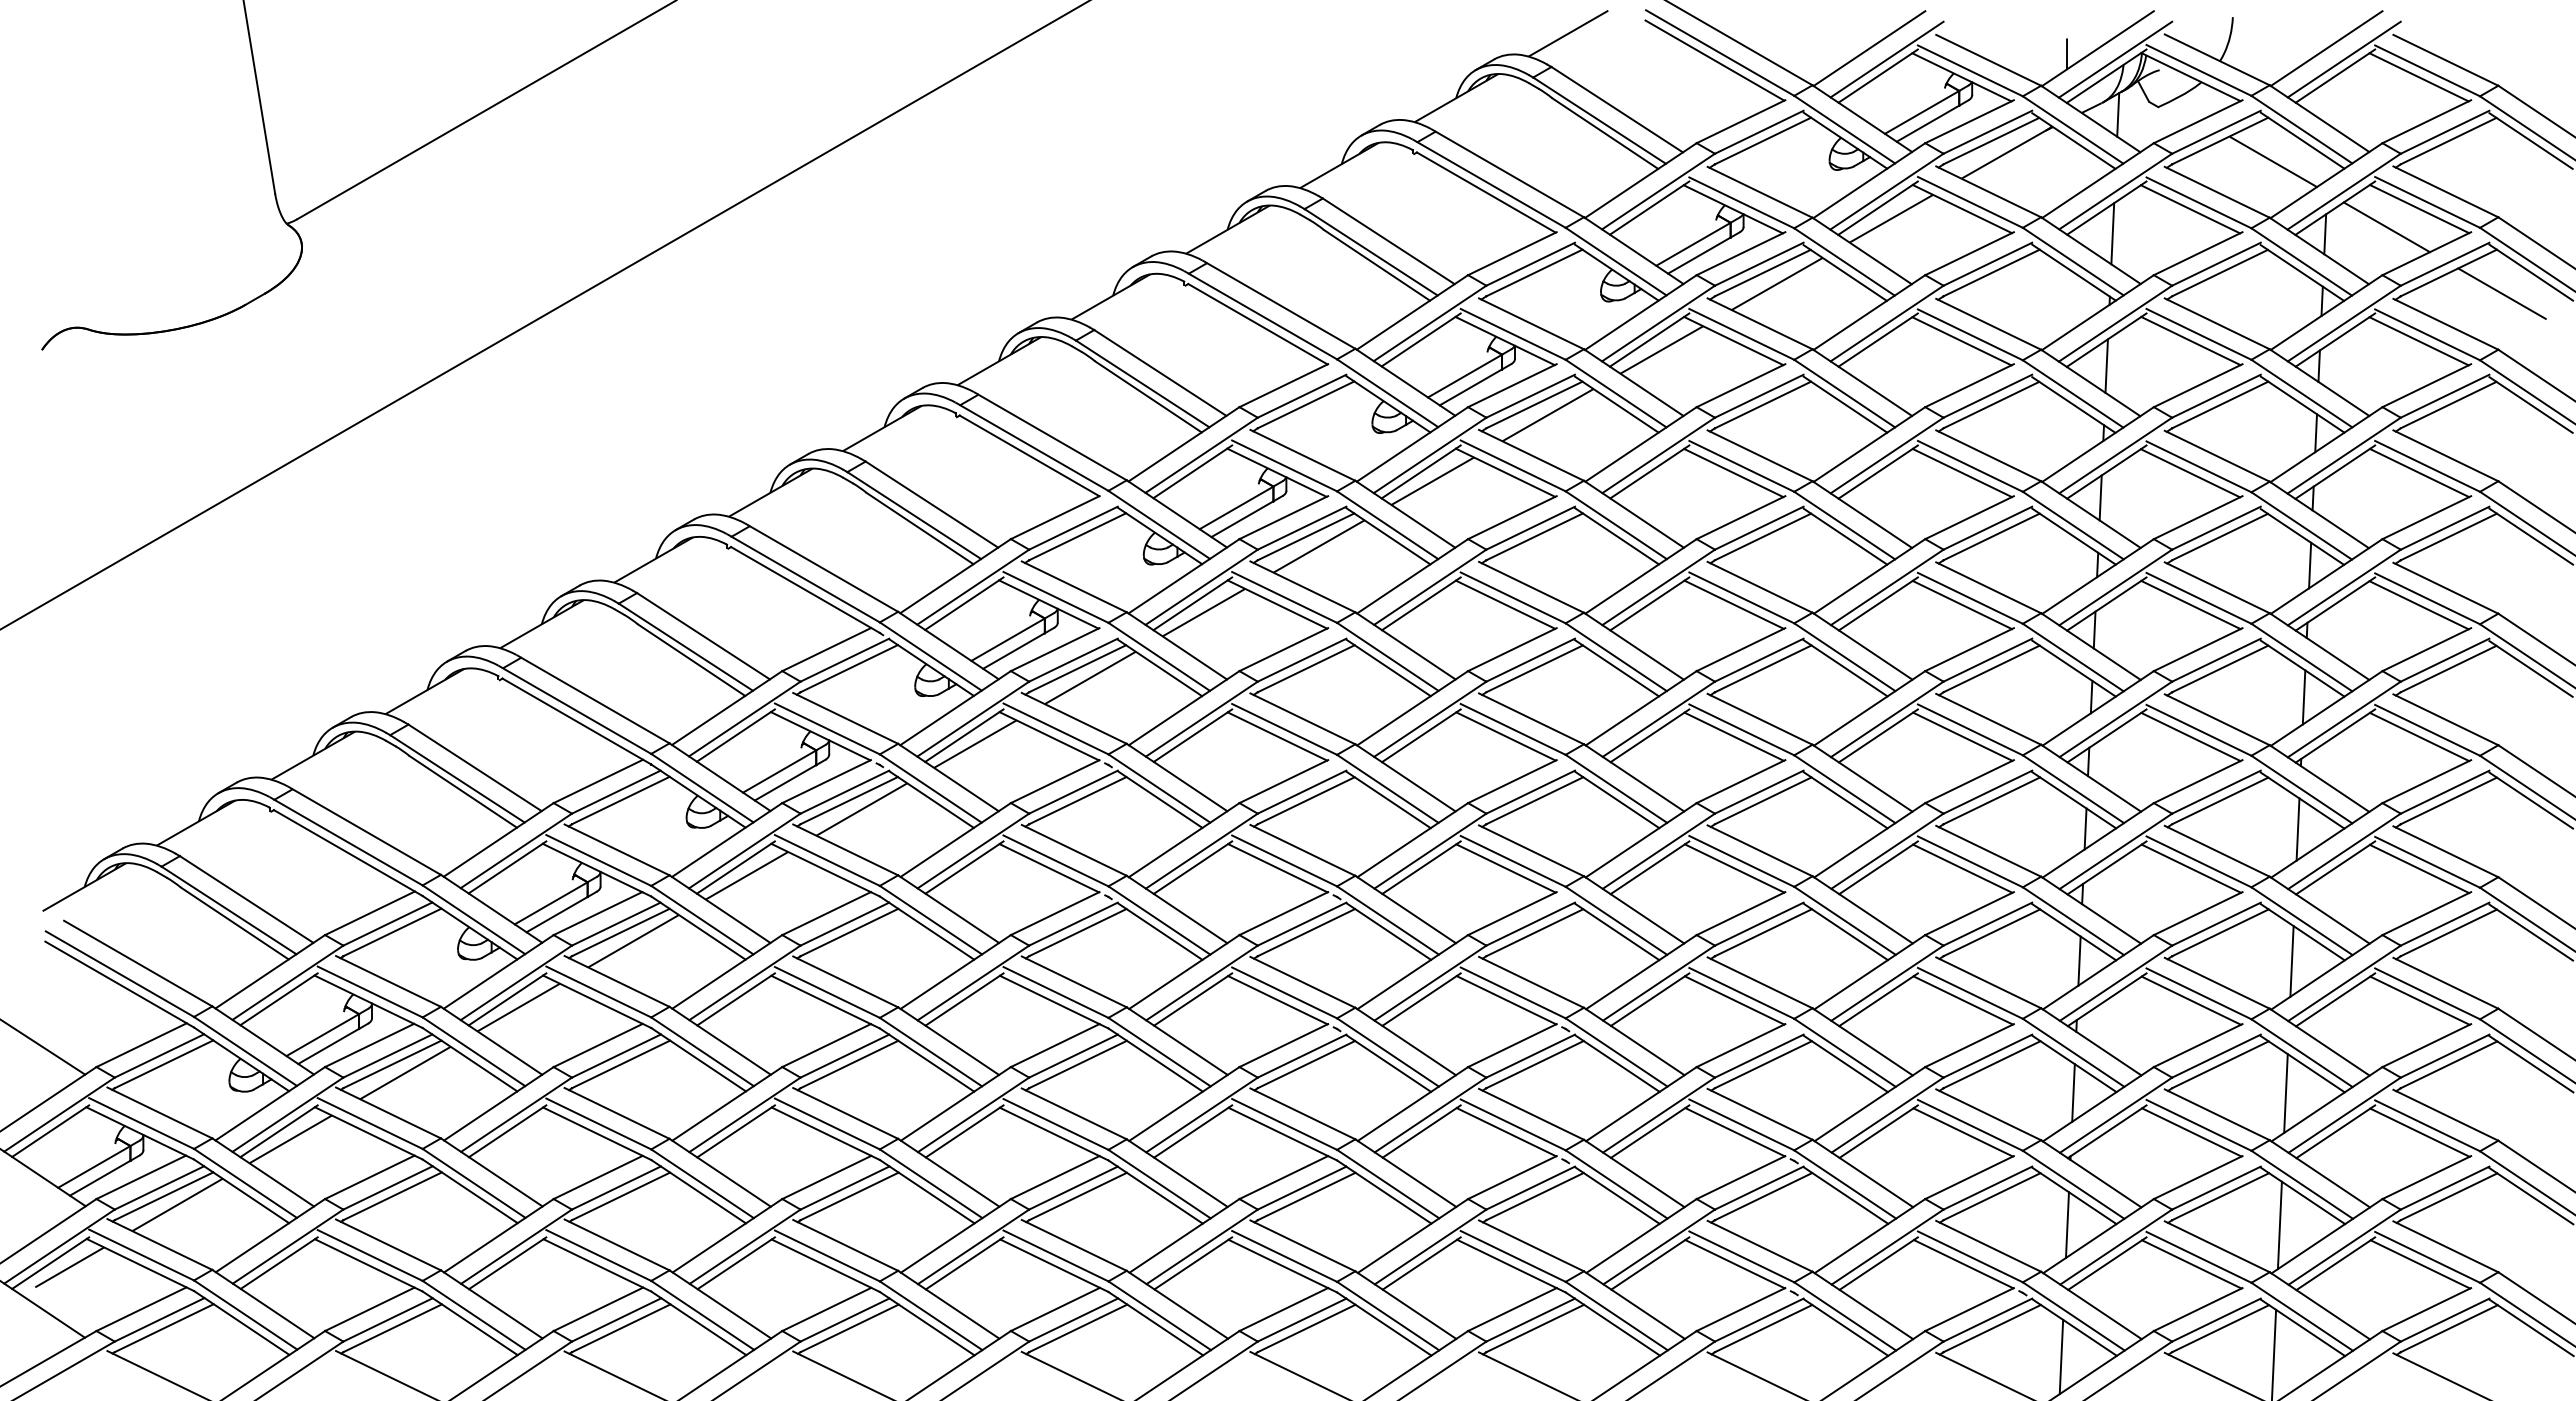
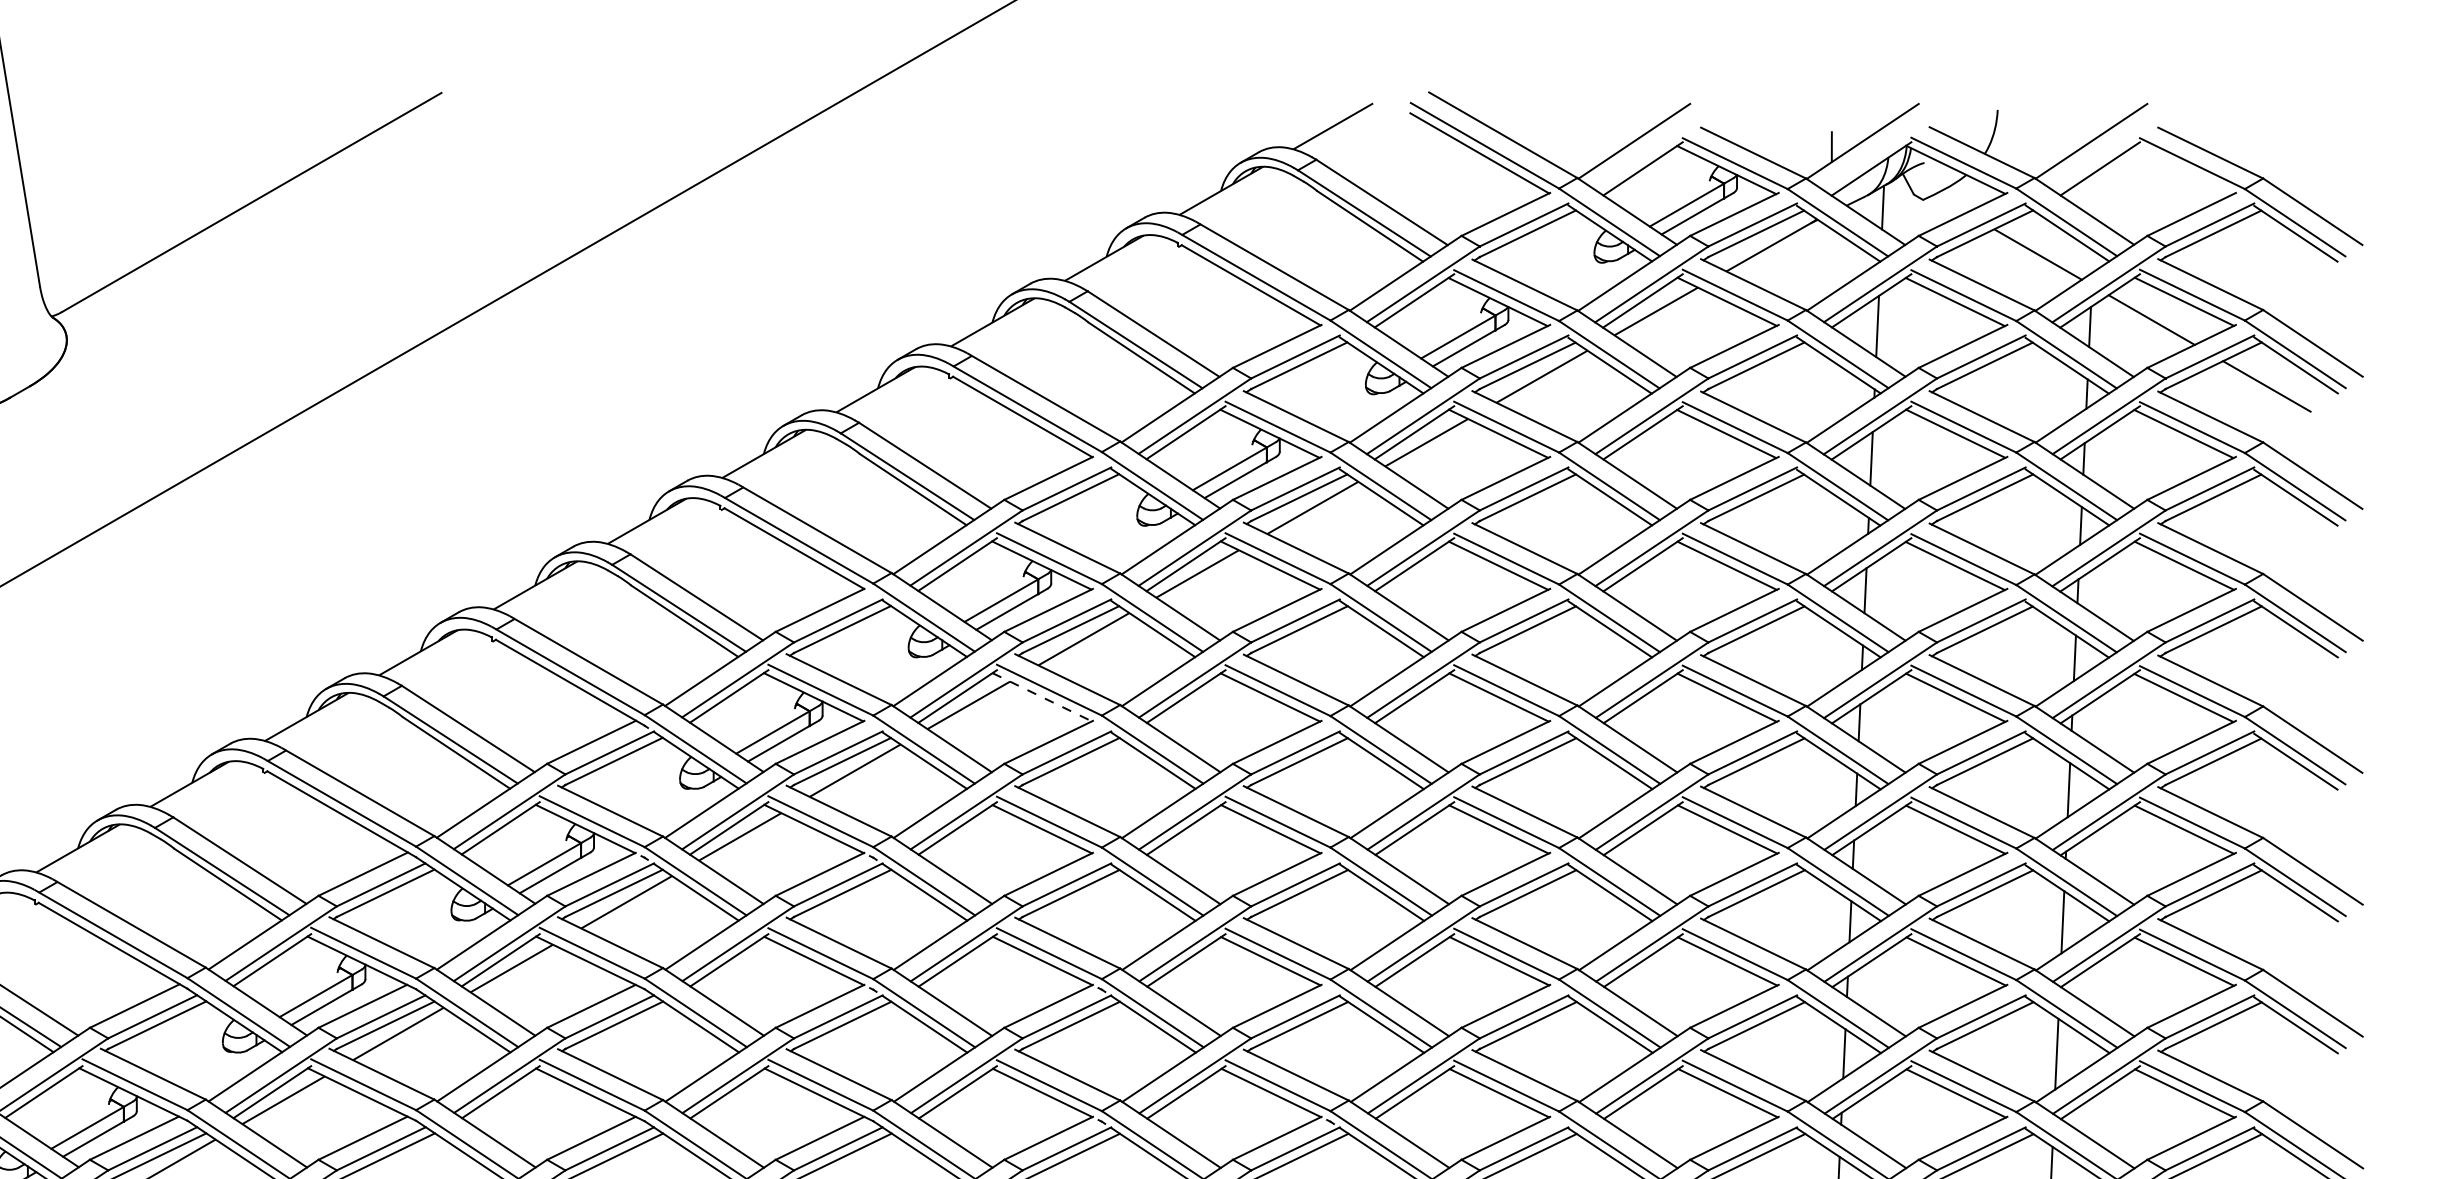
line: (1886, 59) -> (1651, 152), removed
line: (2115, 59) -> (1880, 152), removed
line: (2343, 59) -> (2108, 152), removed
line: (2418, 77) -> (2183, 170), removed
line: (1277, 604) -> (1042, 697), solid -> dashed

